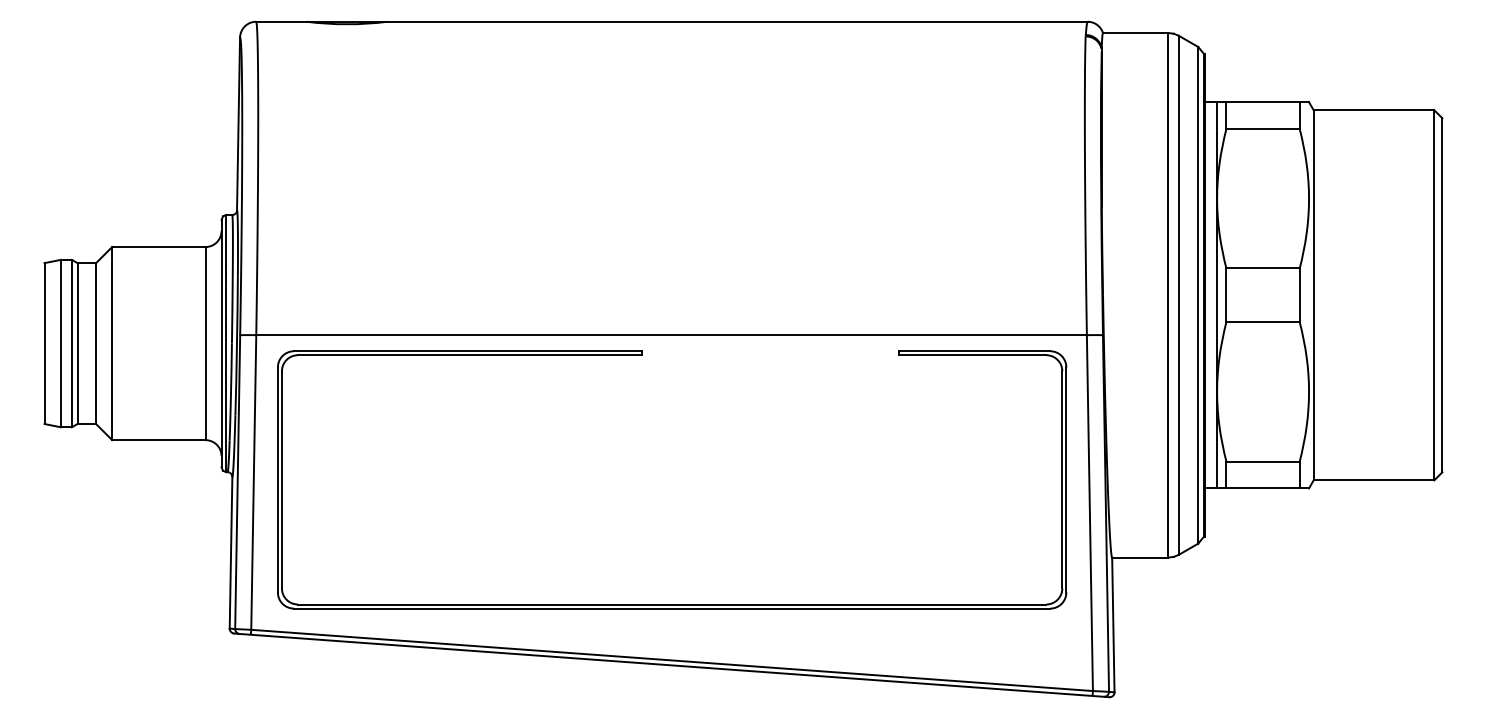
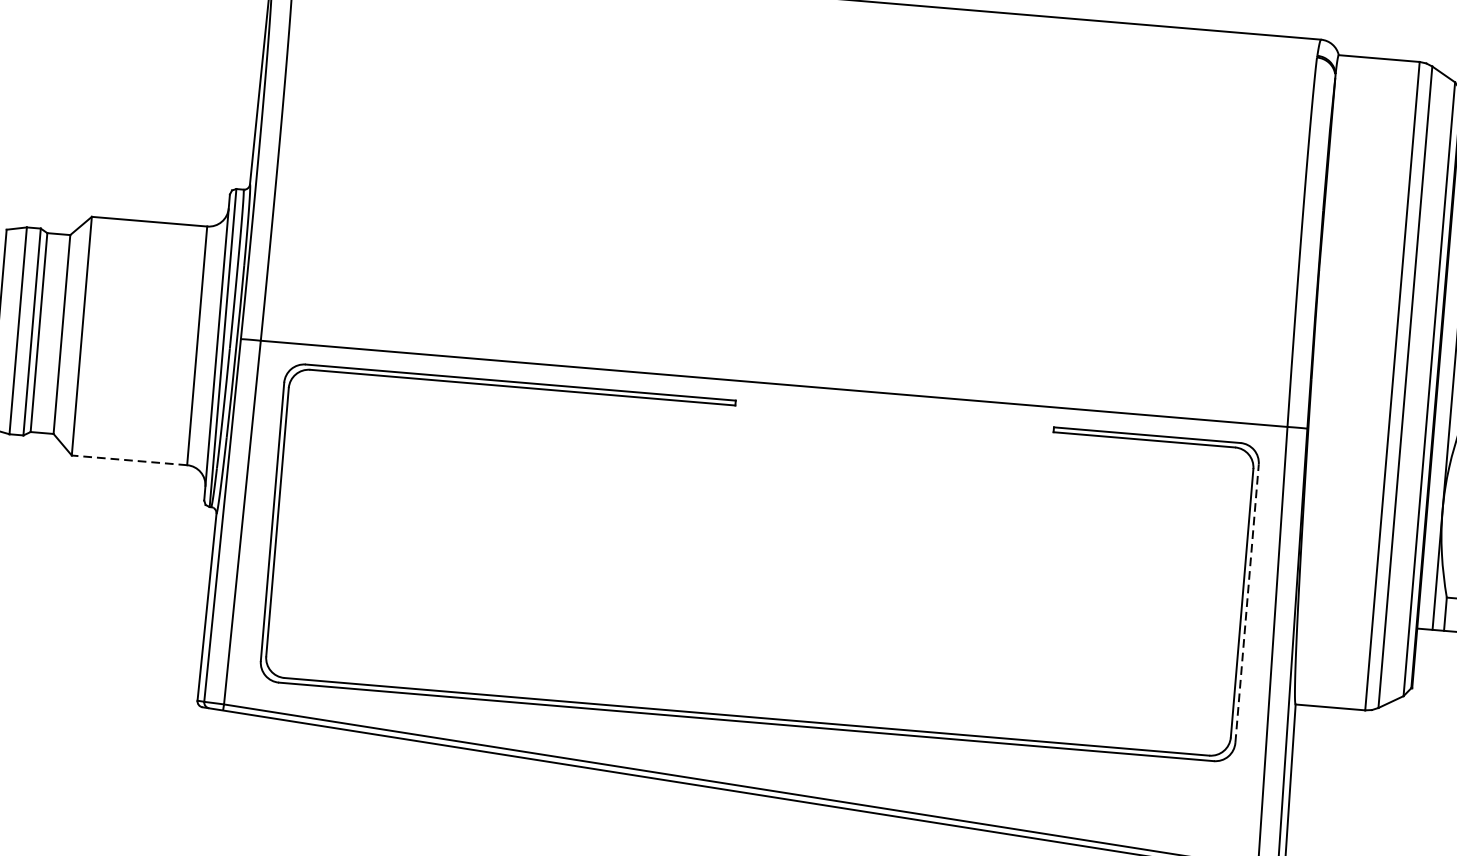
line: (158, 440) -> (129, 460), solid -> dashed
line: (1066, 479) -> (1247, 603), solid -> dashed

